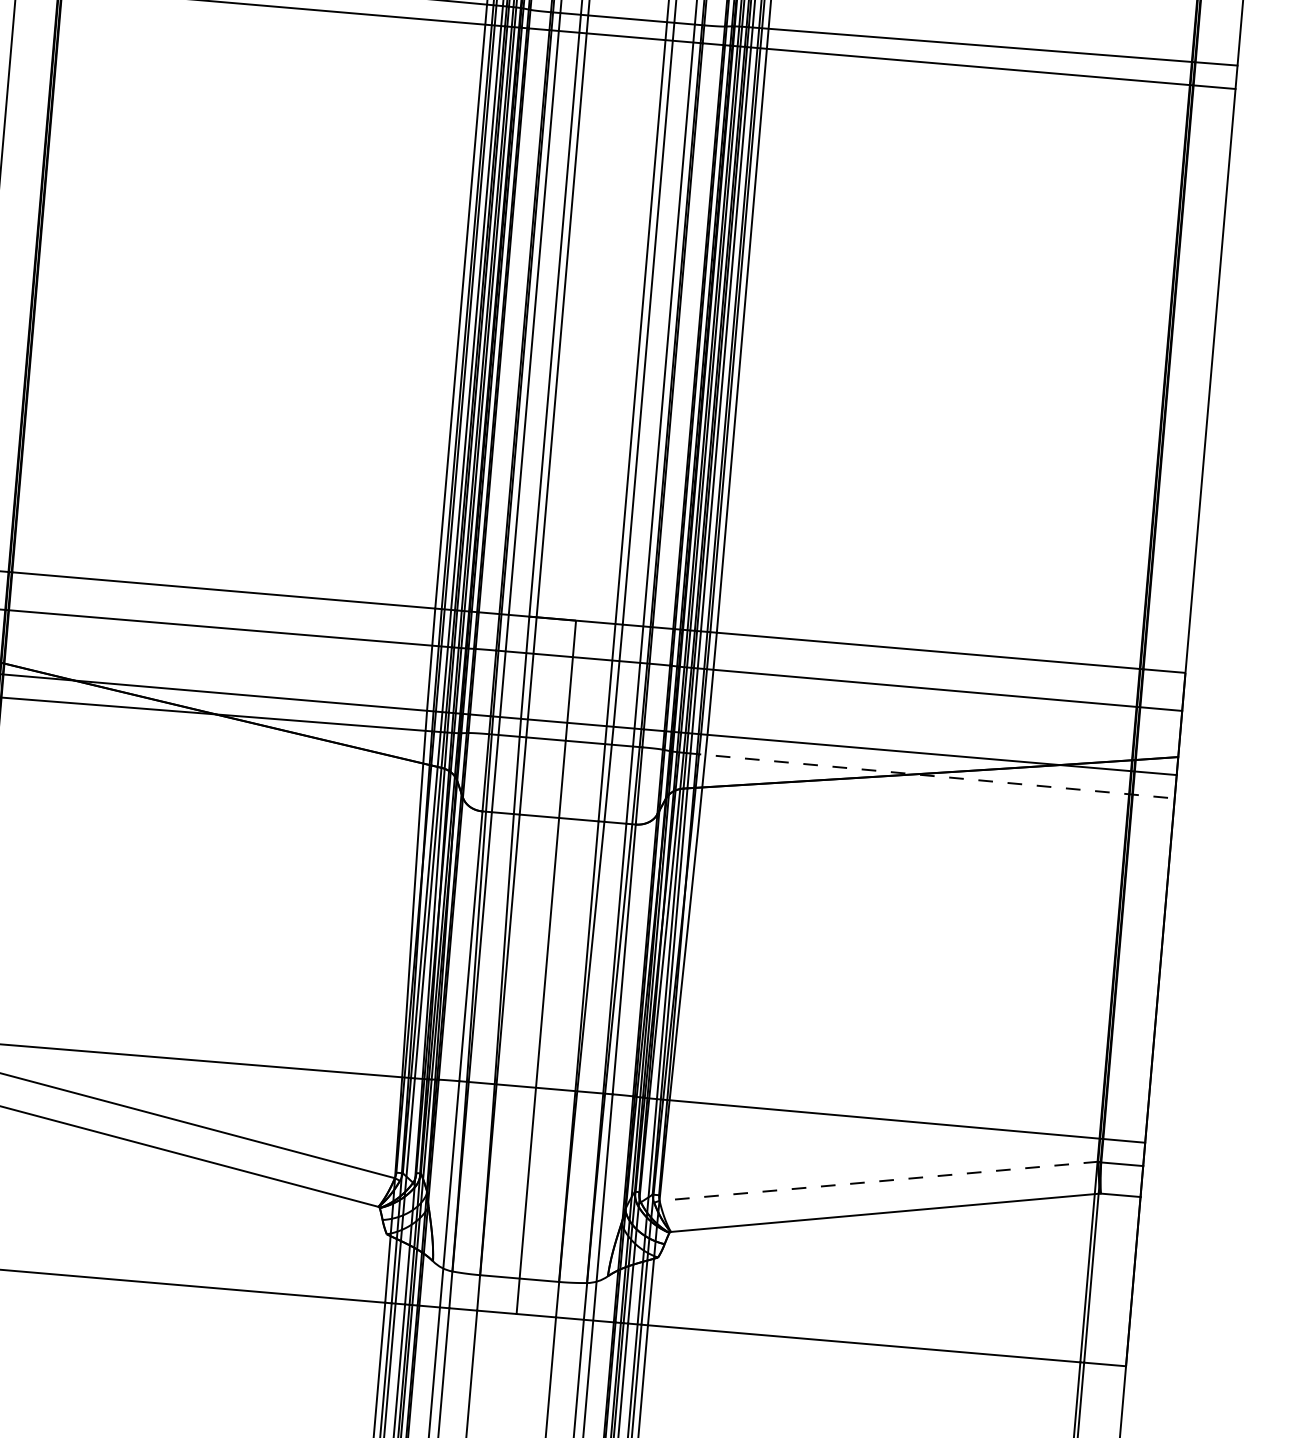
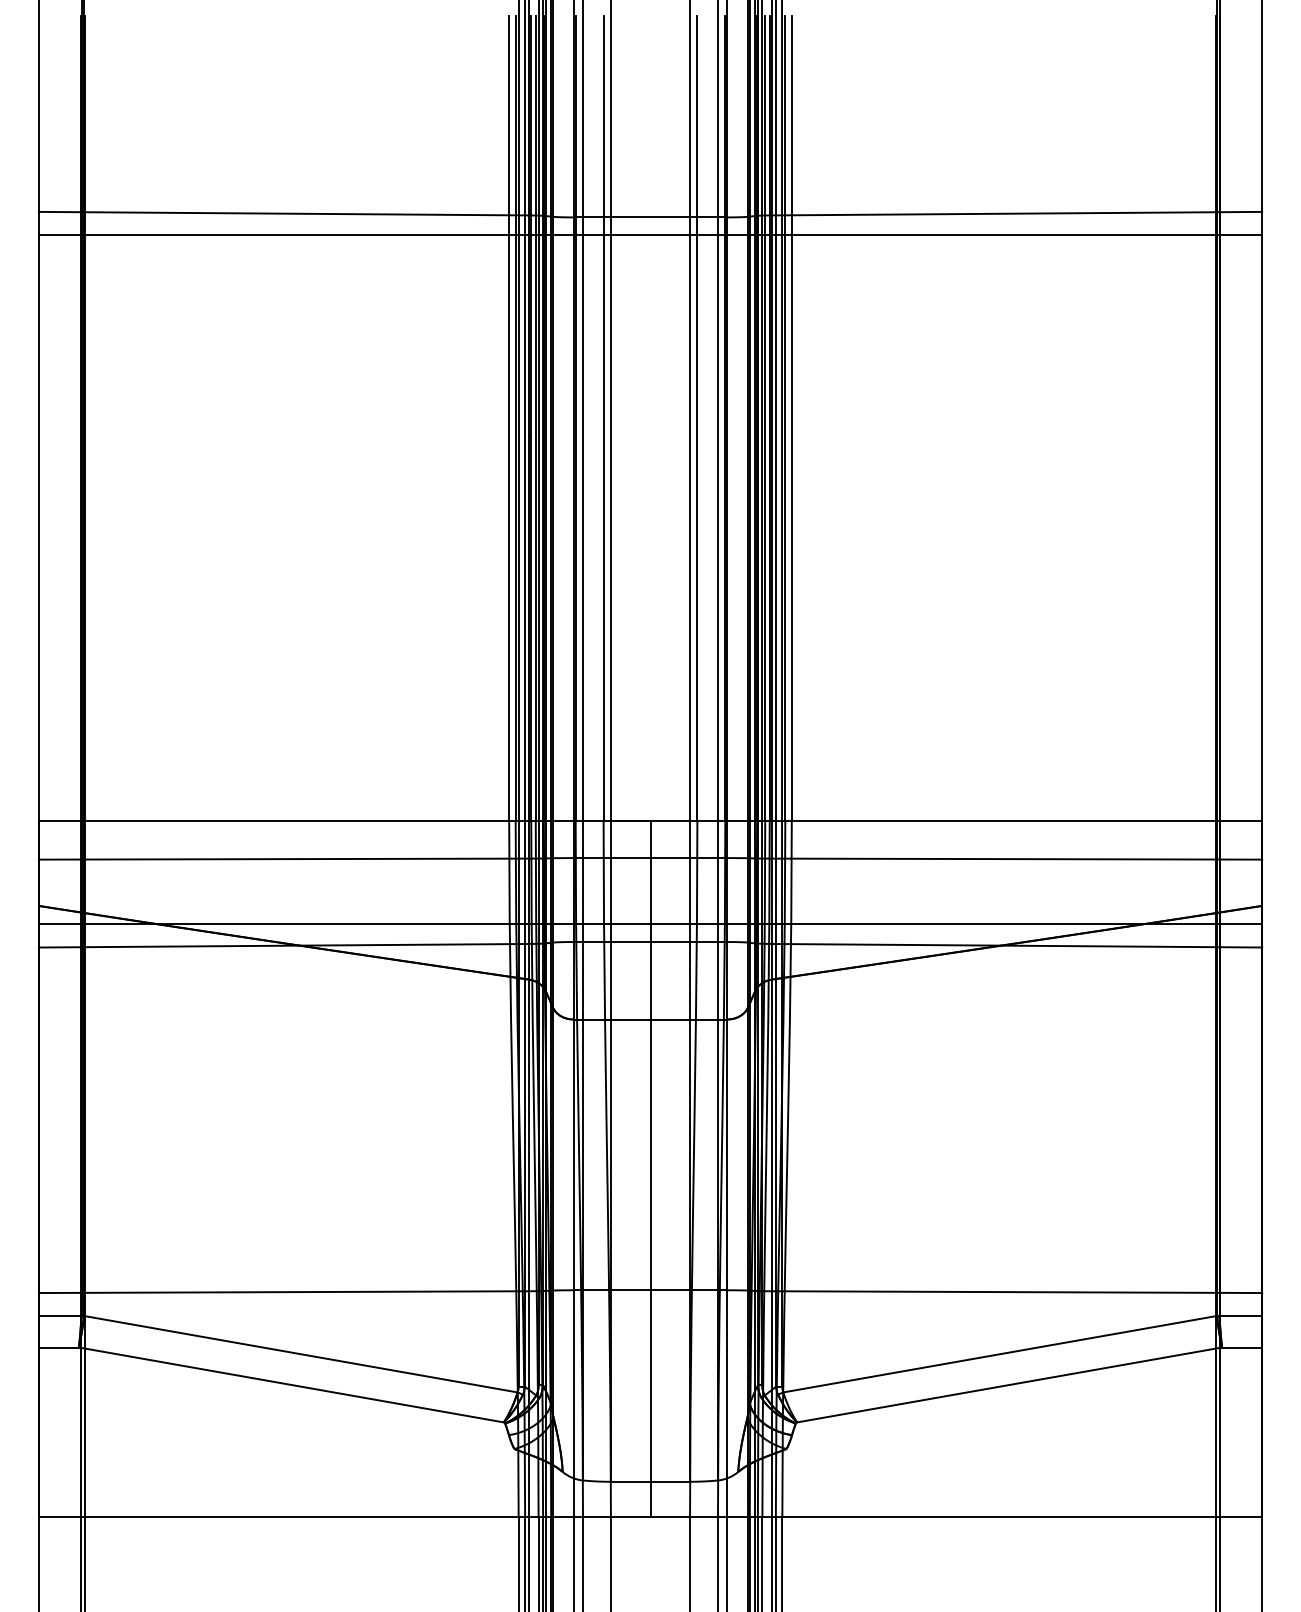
line: (931, 775) -> (1017, 945), dashed -> solid
line: (878, 1181) -> (999, 1354), dashed -> solid

